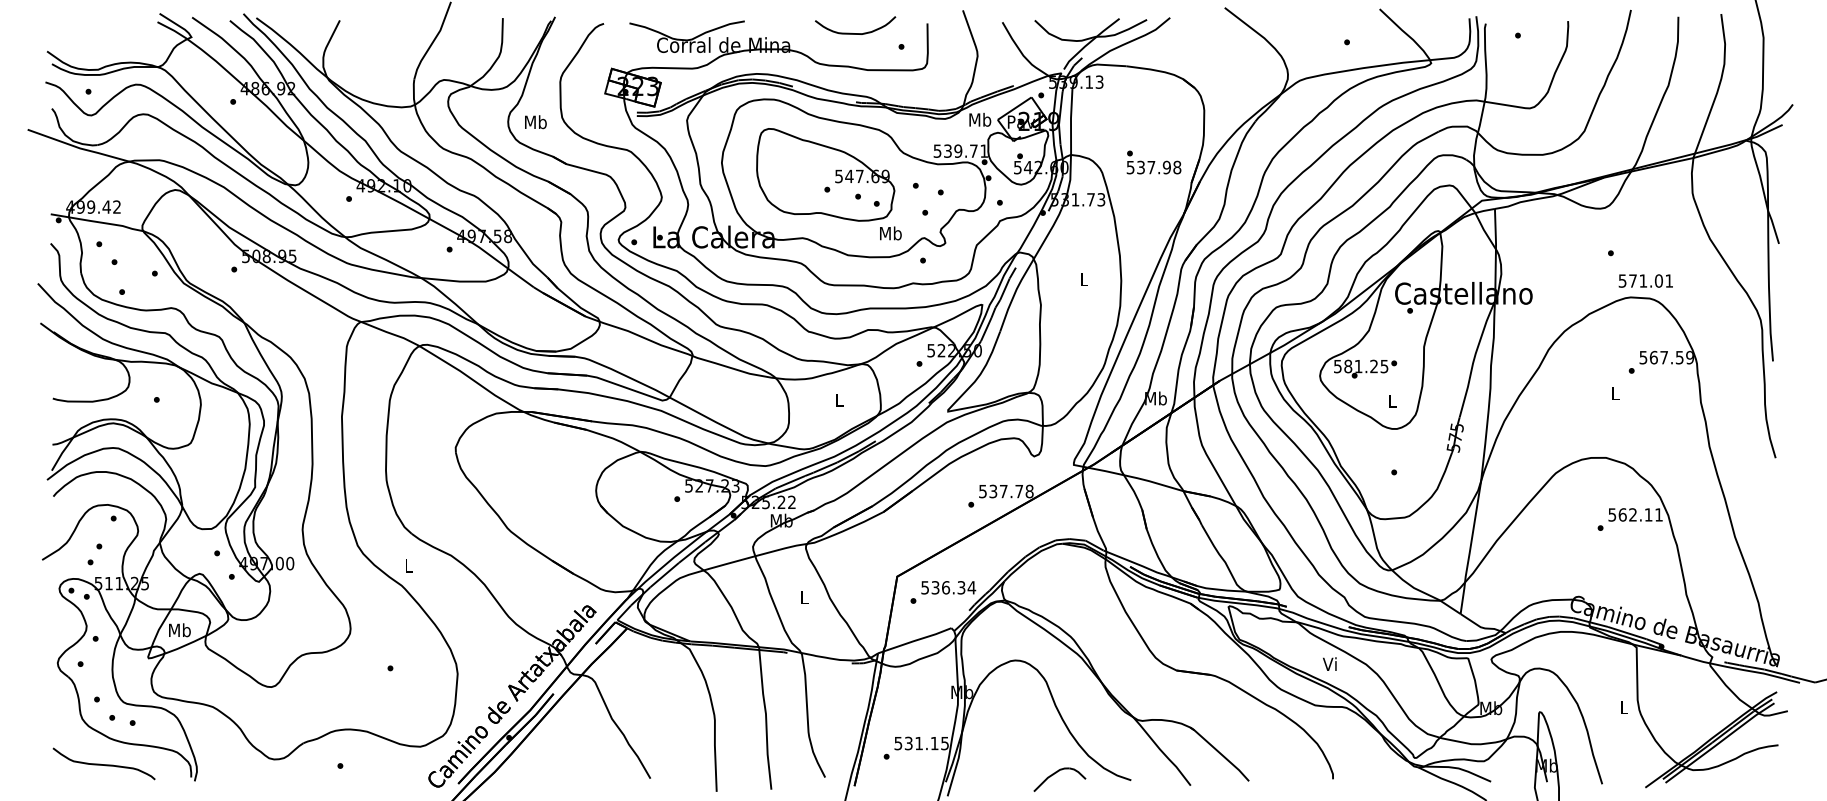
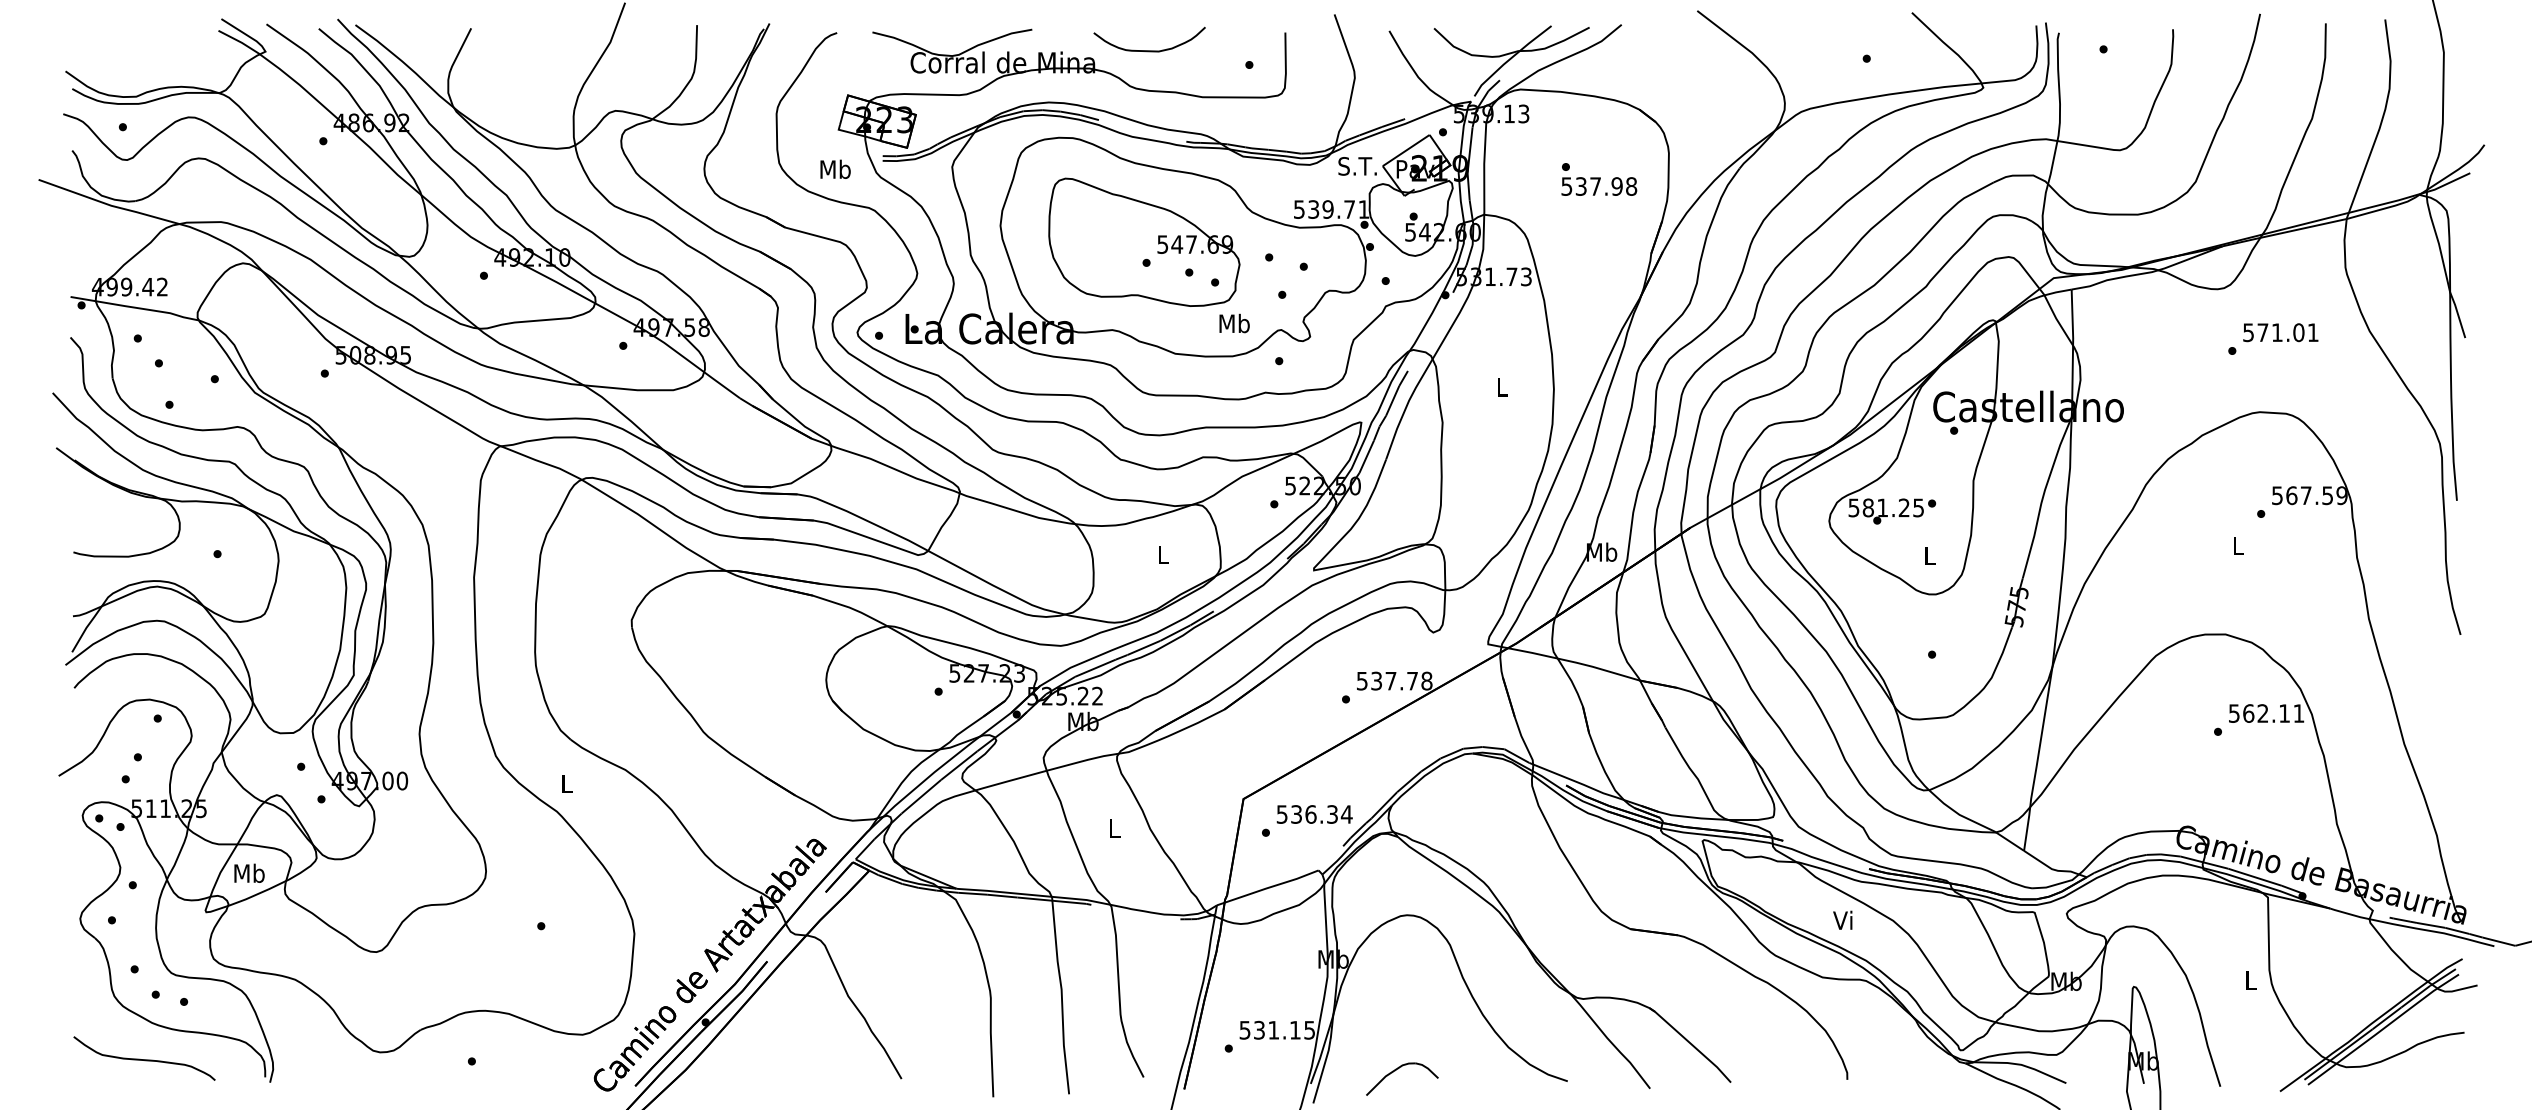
curve: (855, 33) -> (1149, 50), moved
text: (979, 119) -> (1357, 165), Mb -> S.T.
text: (535, 122) -> (835, 169), moved
text: (1153, 162) -> (1598, 179), moved
text: (1645, 280) -> (2280, 331), moved
part: (1056, 773) -> (1397, 1070), moved

